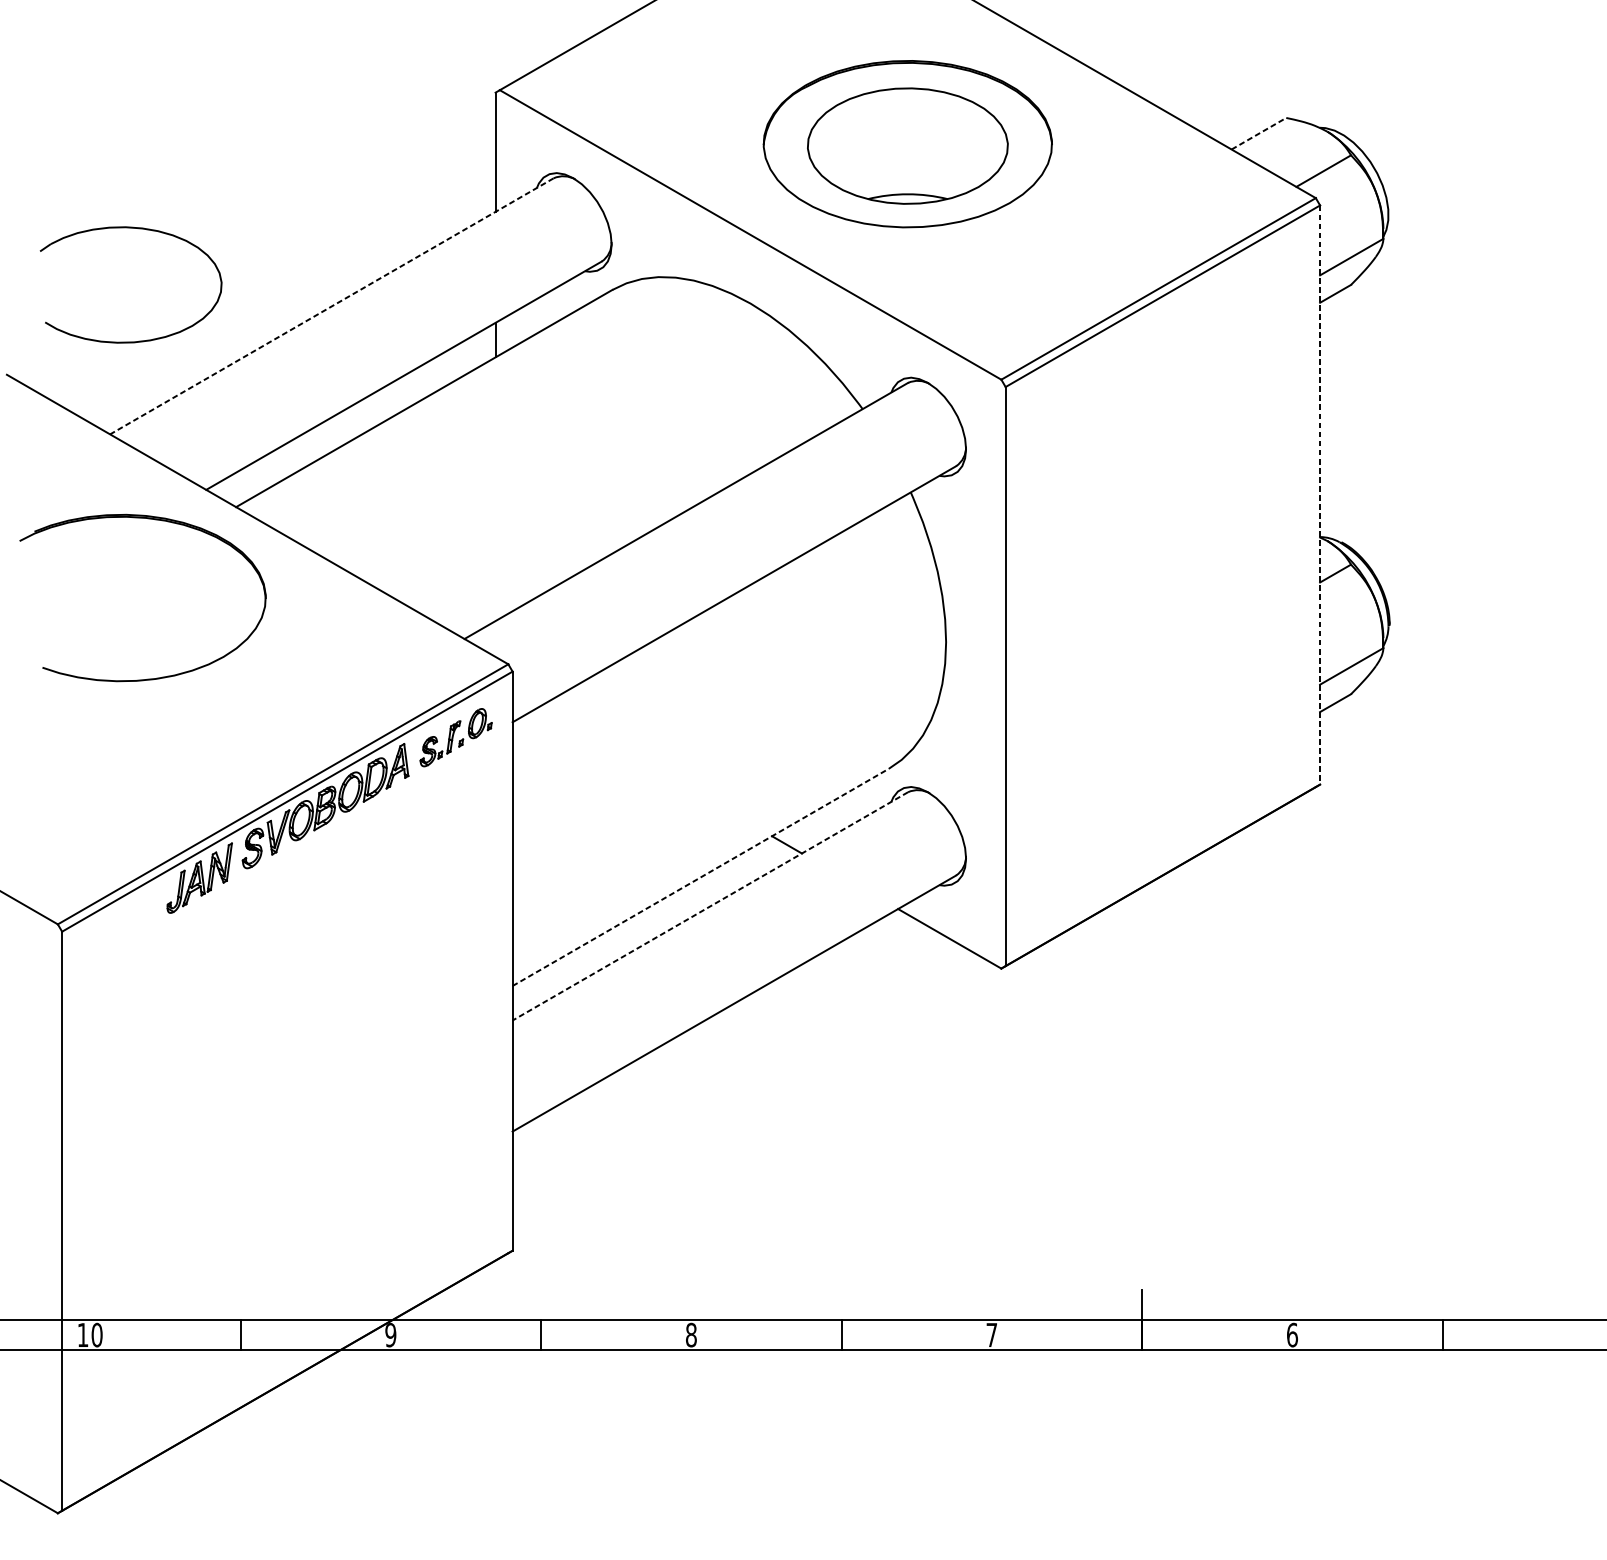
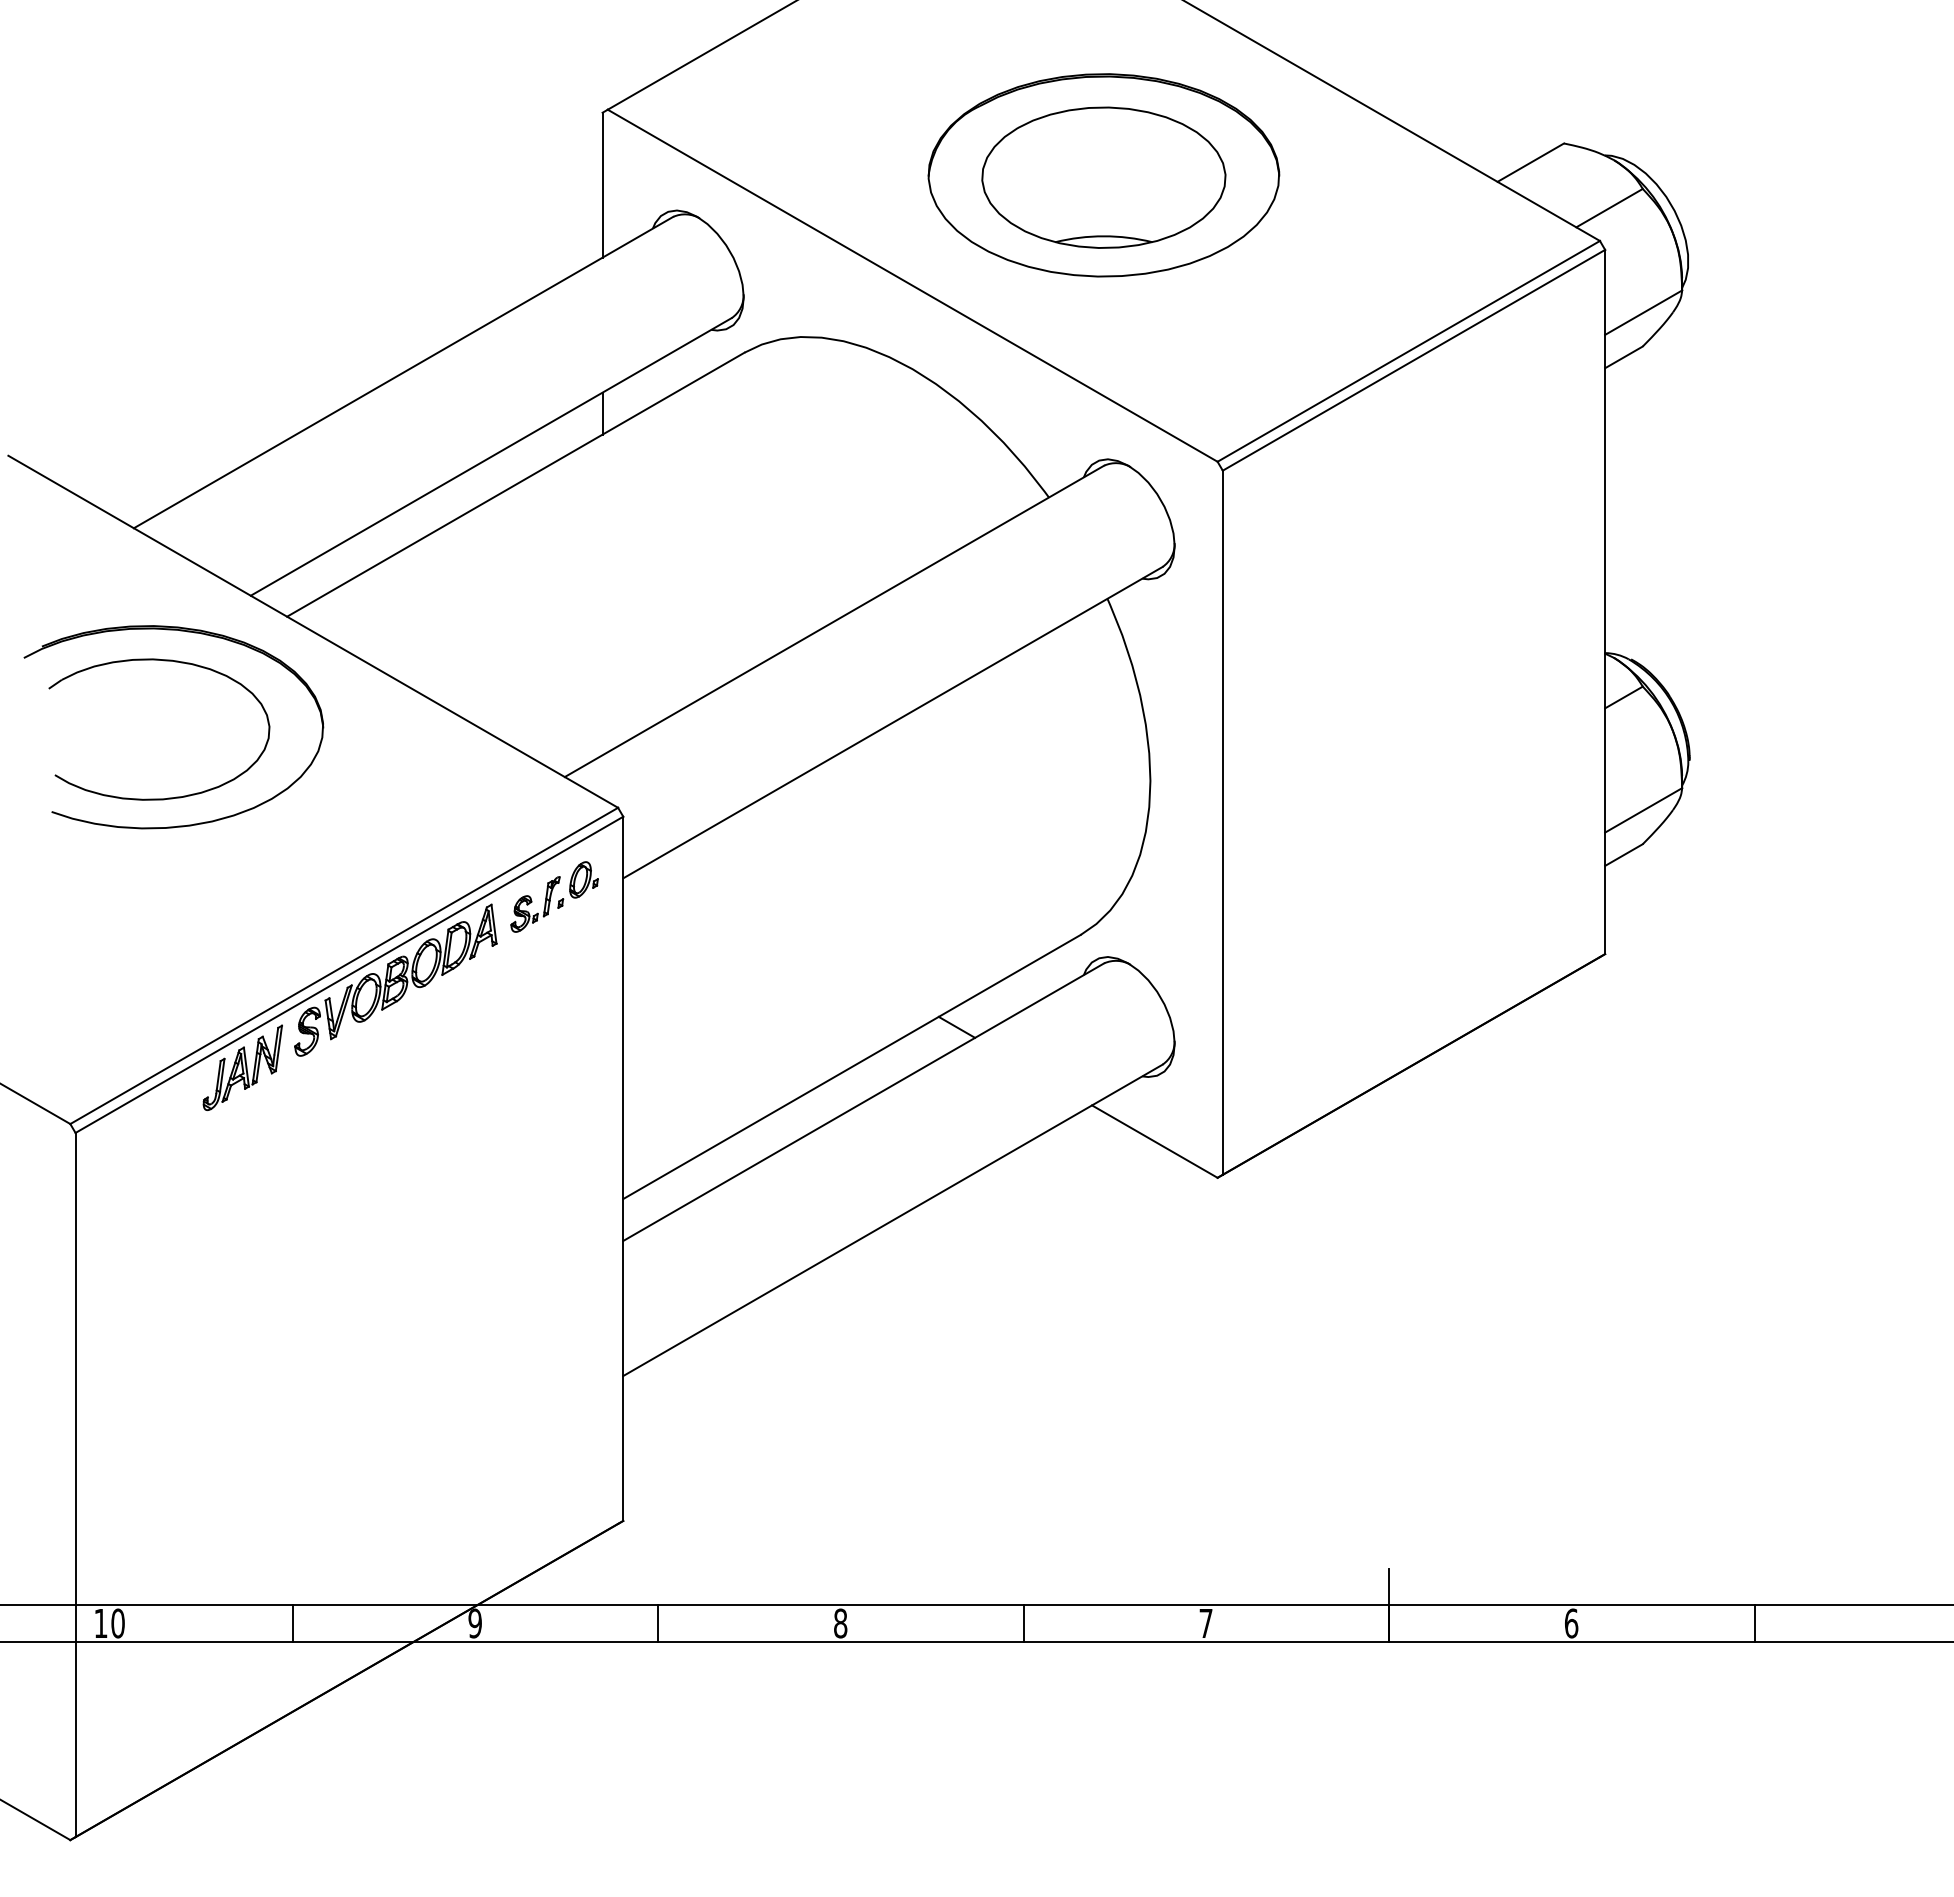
line: (1259, 133) -> (1531, 162), dashed -> solid
part: (135, 228) -> (164, 661), moved
line: (331, 306) -> (403, 372), dashed -> solid
line: (1320, 495) -> (1605, 602), dashed -> solid
line: (701, 877) -> (852, 1066), dashed -> solid
line: (710, 906) -> (863, 1102), dashed -> solid

